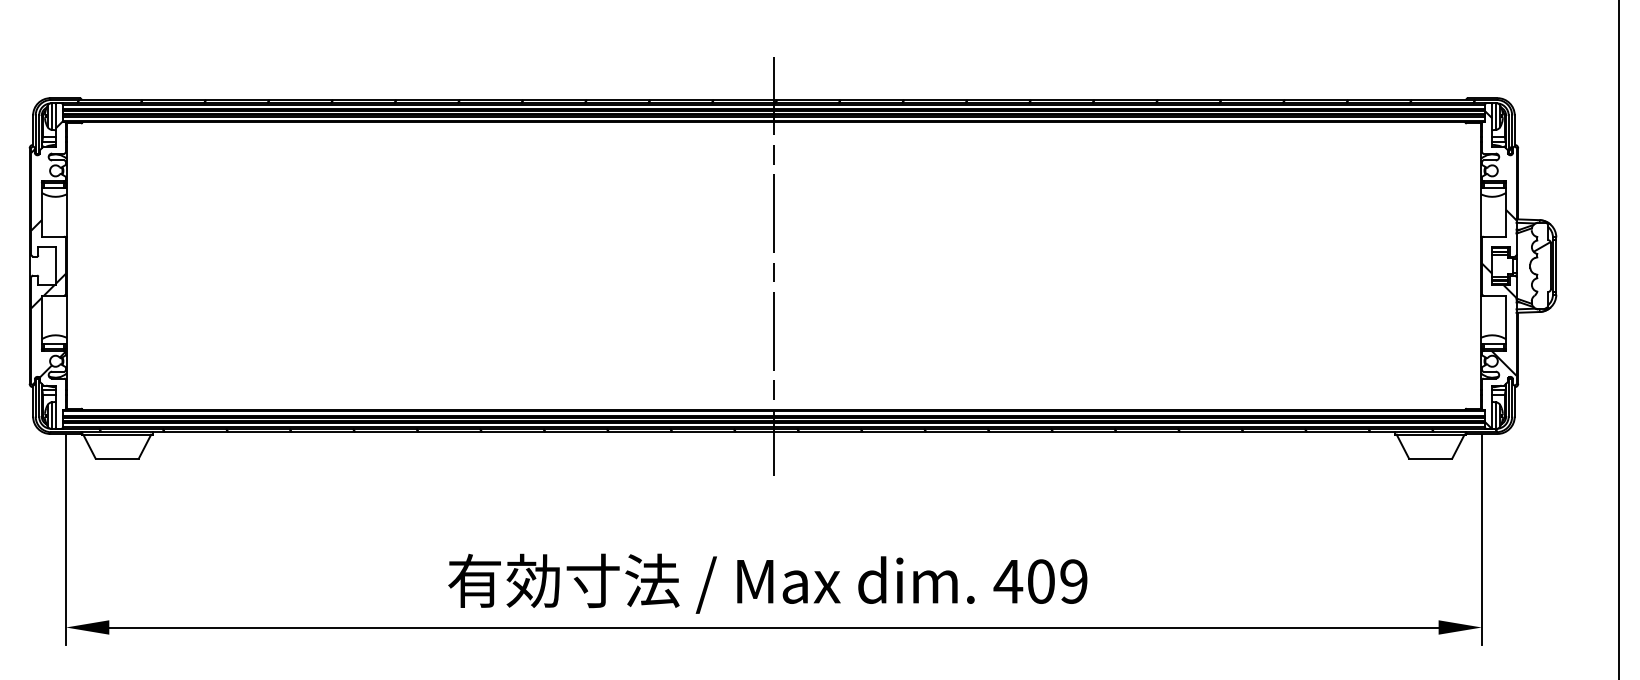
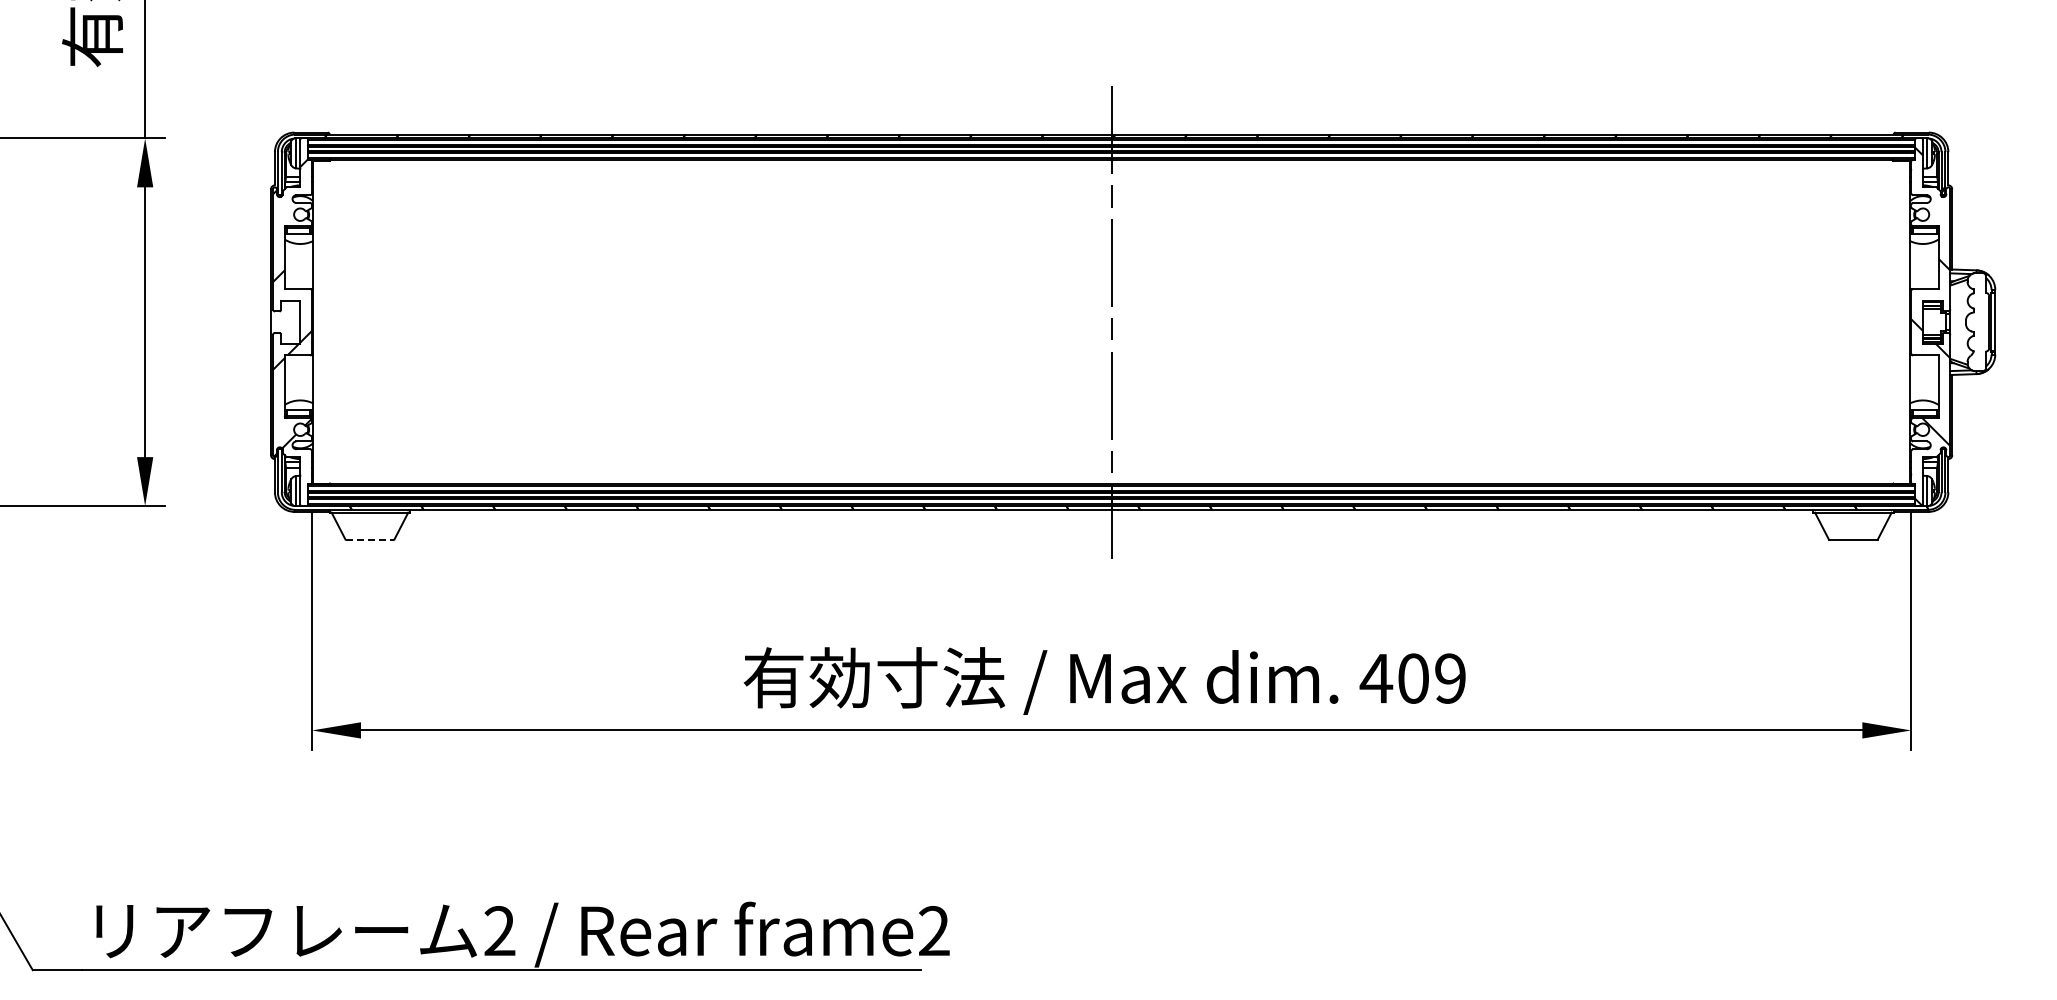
hatch: (1542, 276) -> (1979, 333), removed
line: (117, 458) -> (370, 539), solid -> dashed

